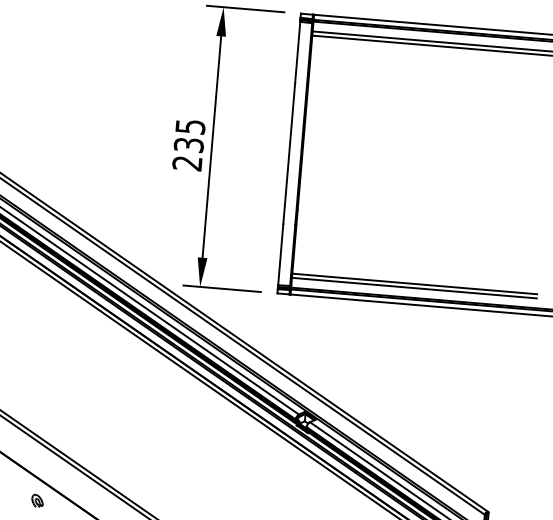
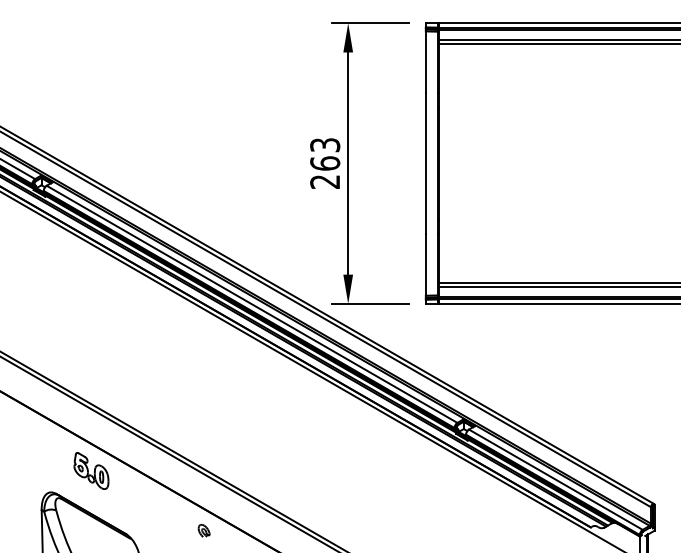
text: (190, 136) -> (325, 154), 235 -> 263

